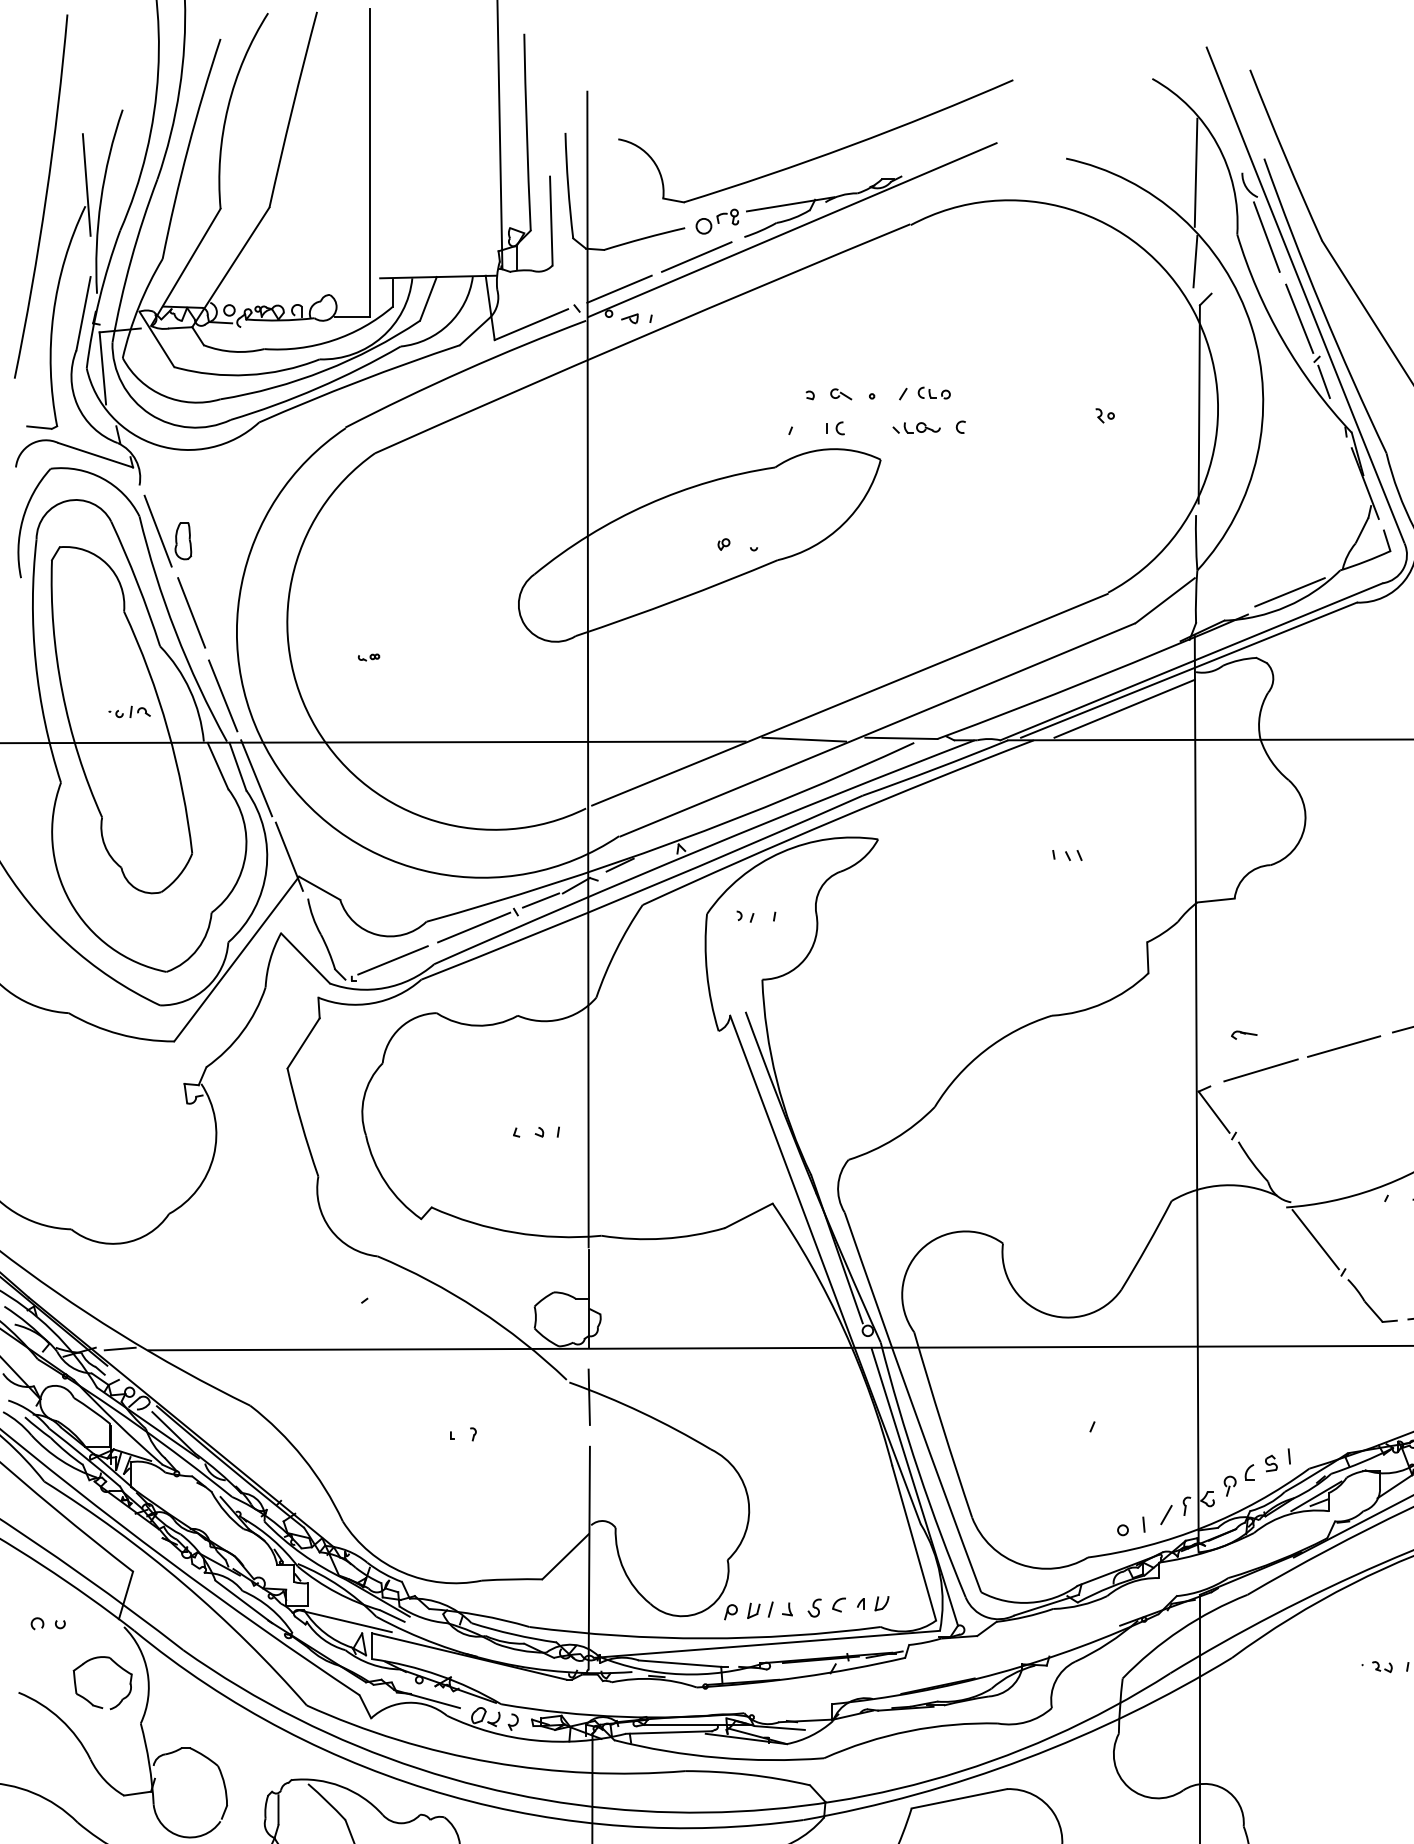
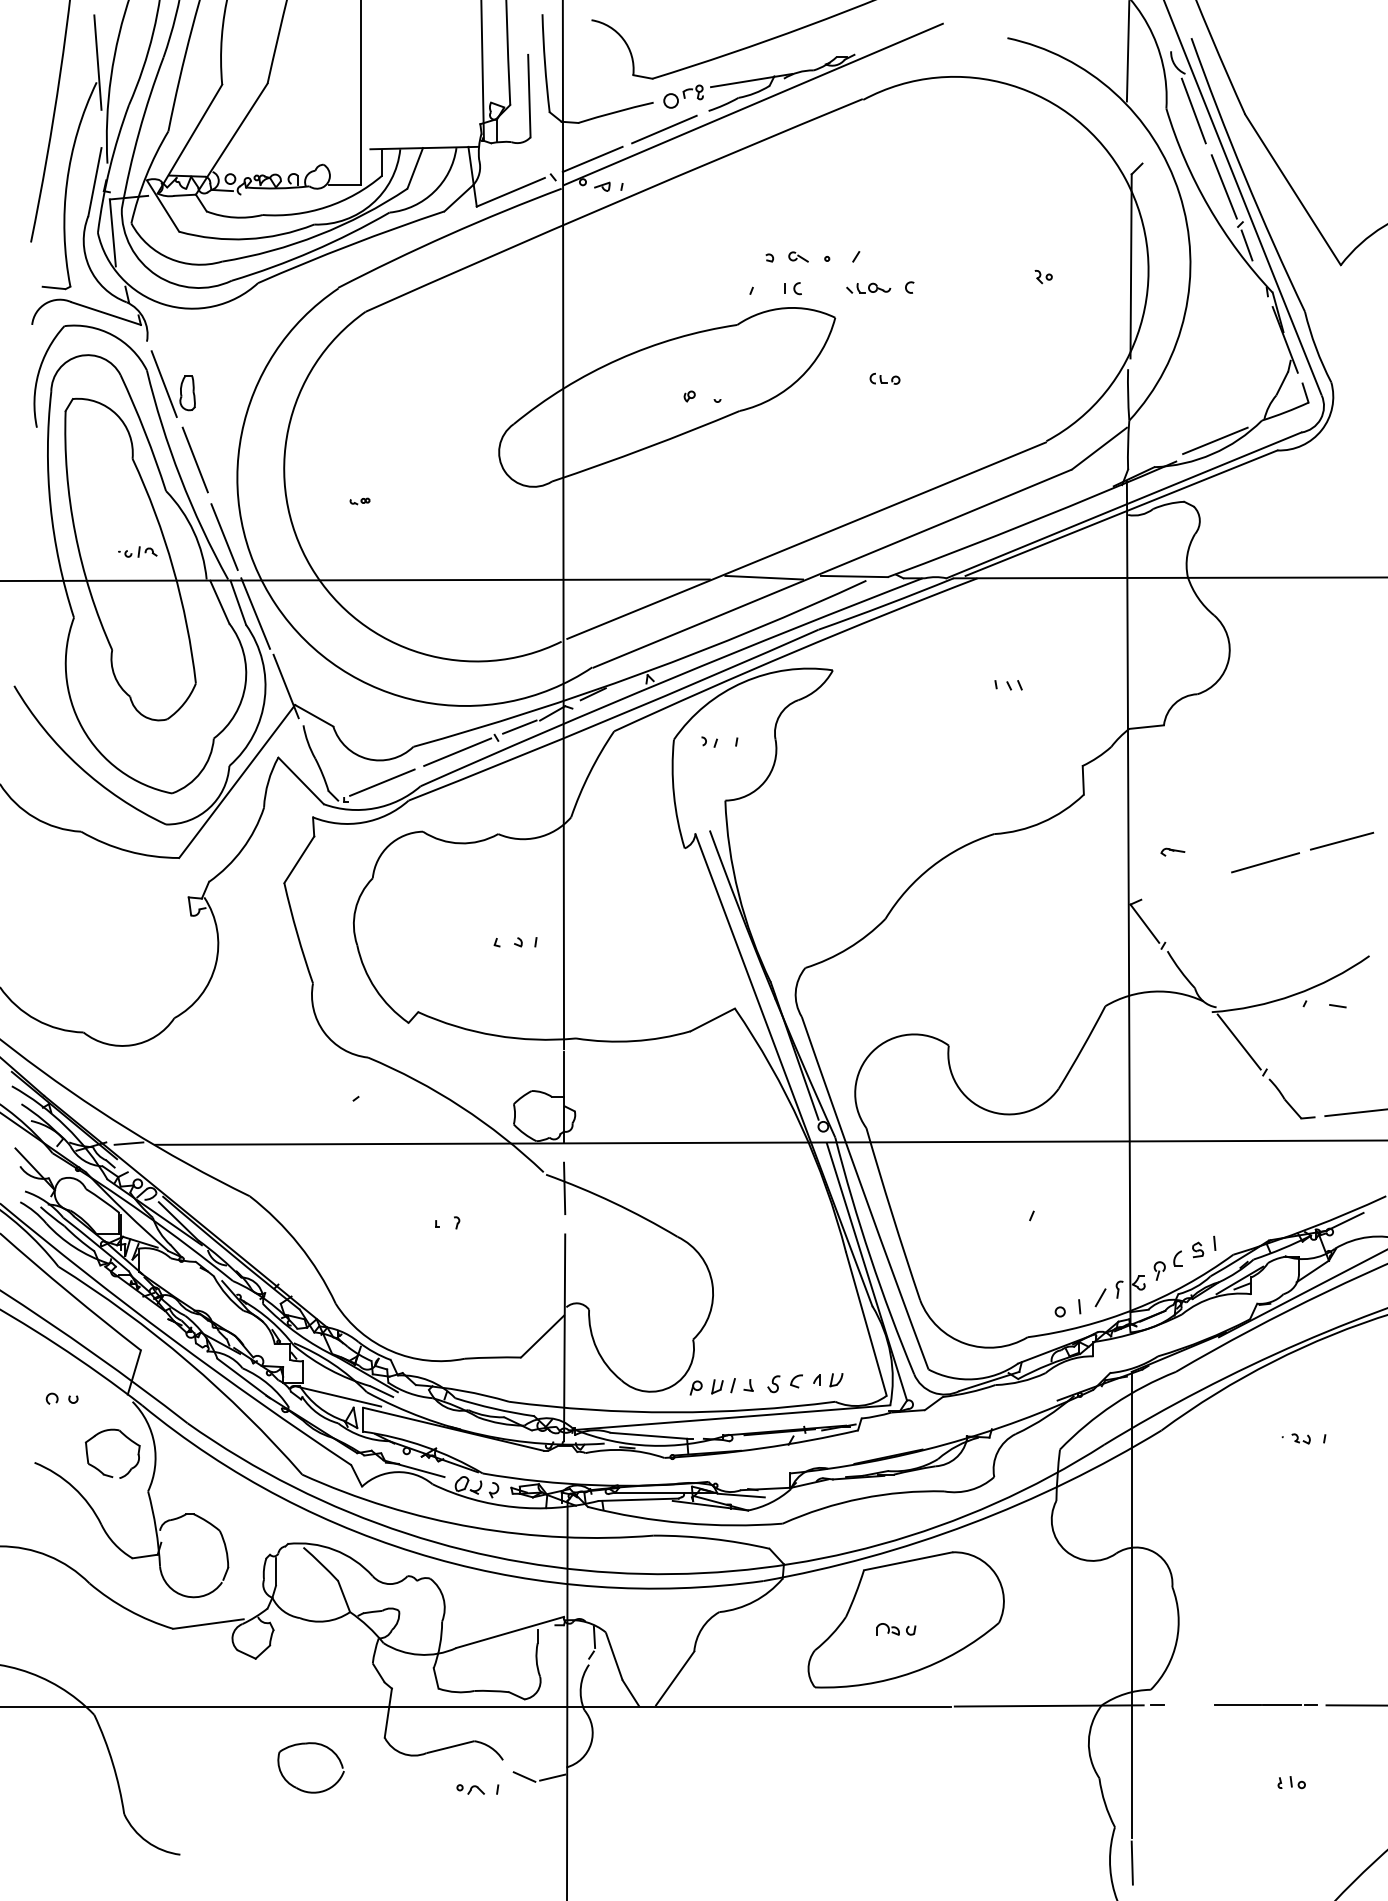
line: (1195, 261) -> (1127, 133), removed
part: (933, 392) -> (884, 378), moved
line: (1124, 708) -> (1061, 548), removed
line: (1261, 1069) -> (1188, 884), removed

